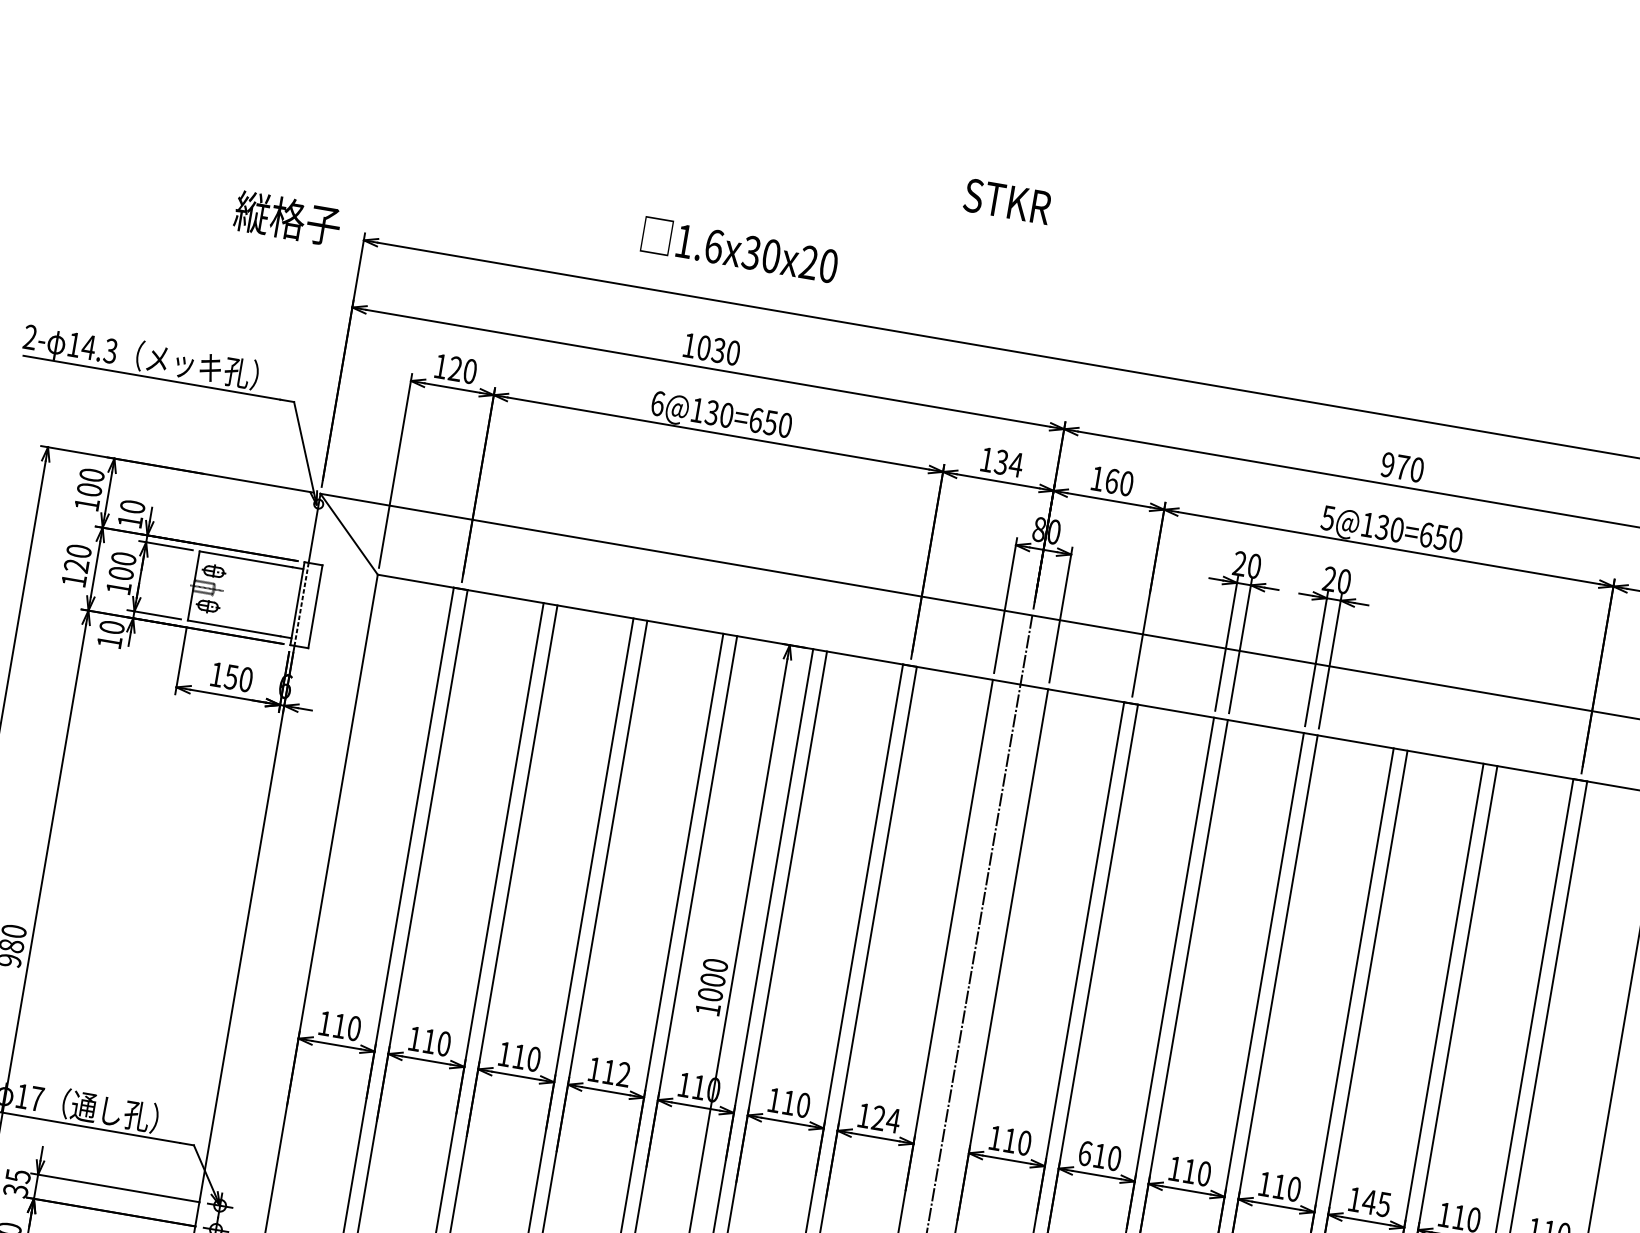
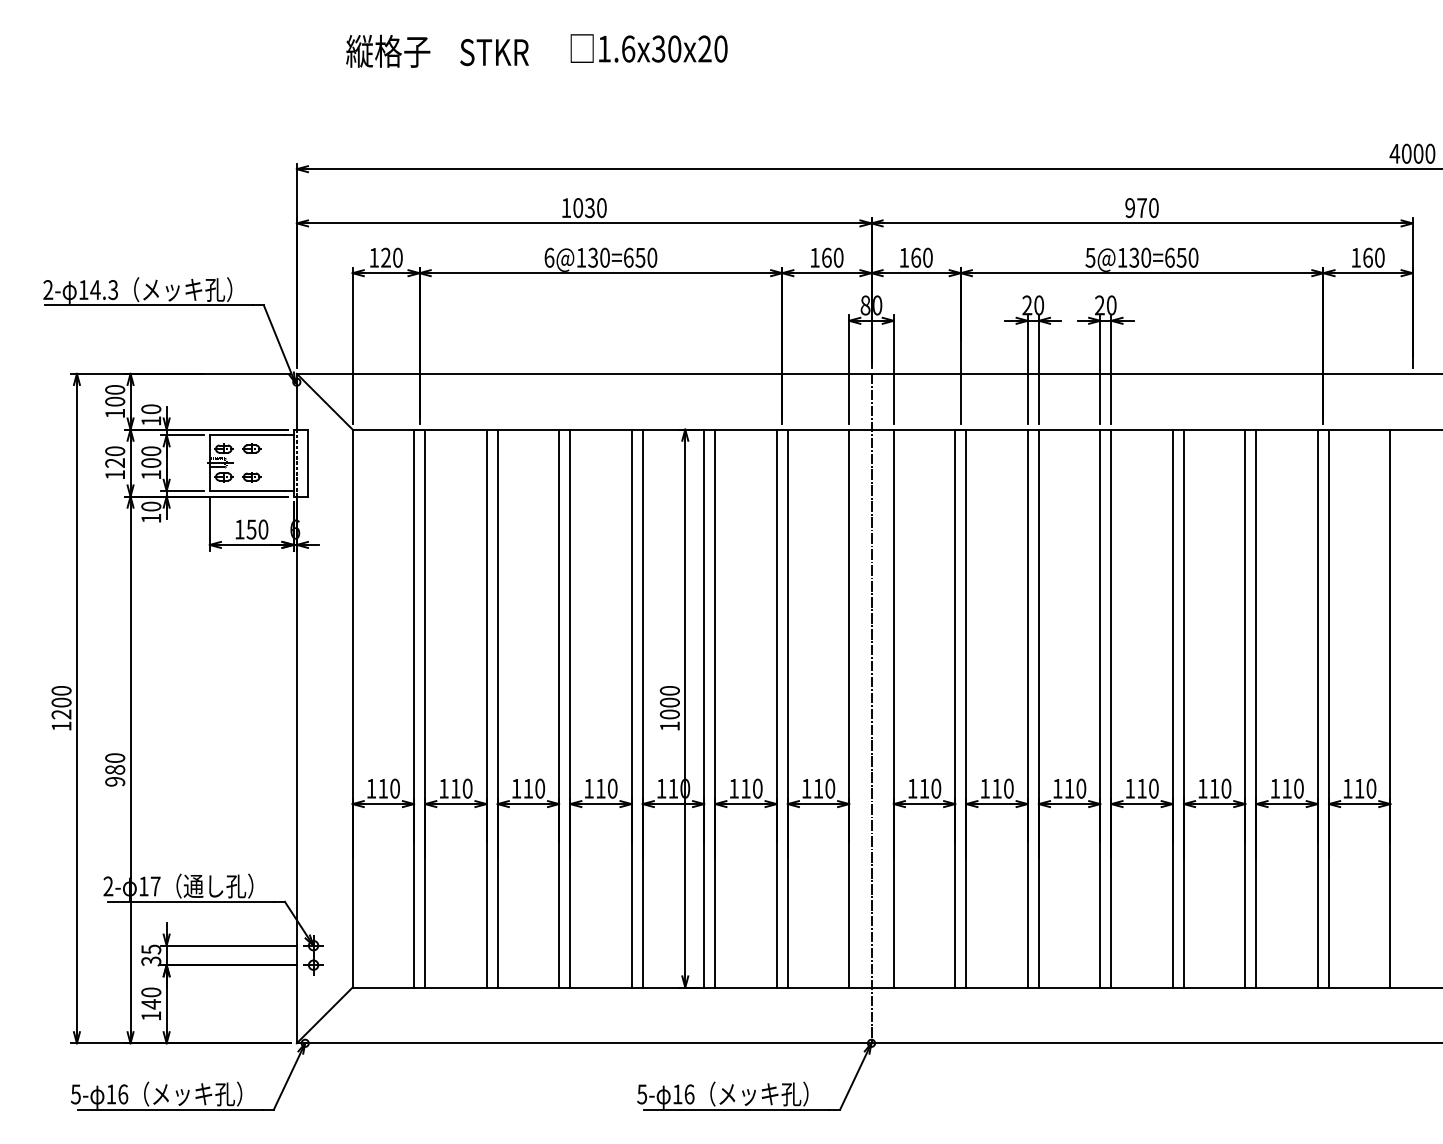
text: (1007, 201) -> (494, 52), moved
text: (288, 217) -> (388, 50), moved
text: (739, 250) -> (648, 48), moved
text: (1008, 463) -> (832, 257), 134 -> 160
part: (248, 576) -> (251, 448), added
part: (242, 612) -> (251, 477), added
text: (623, 1074) -> (612, 788), 112 -> 110
text: (886, 1119) -> (824, 788), 124 -> 110
text: (1085, 1153) -> (985, 788), 610 -> 110
text: (1376, 1203) -> (1220, 788), 145 -> 110

